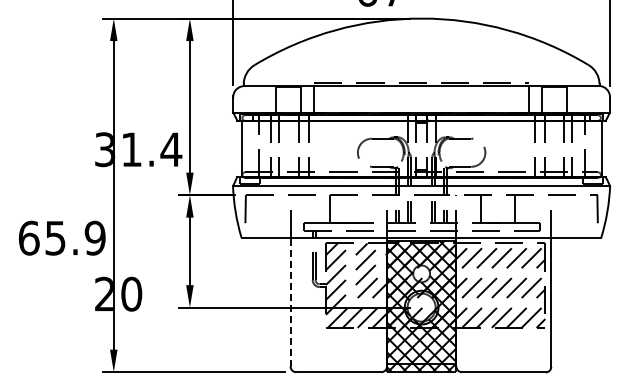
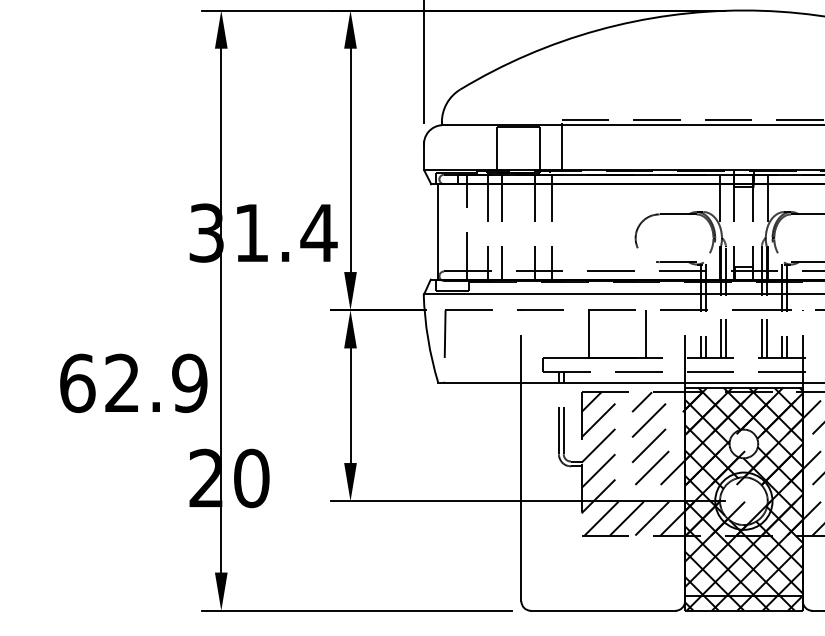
line: (364, 209) -> (646, 334), added
text: (55, 237) -> (122, 382), 65.9 -> 62.9
line: (290, 301) -> (521, 490), dashed -> solid

